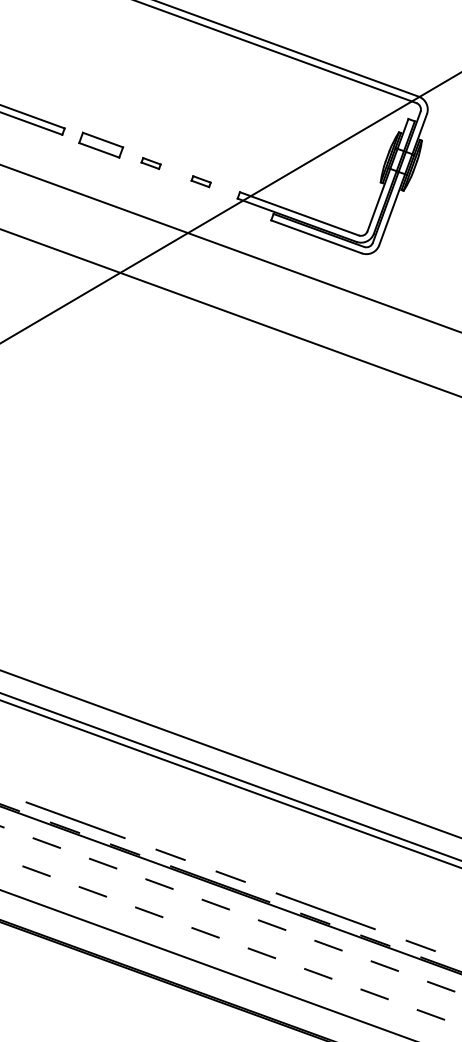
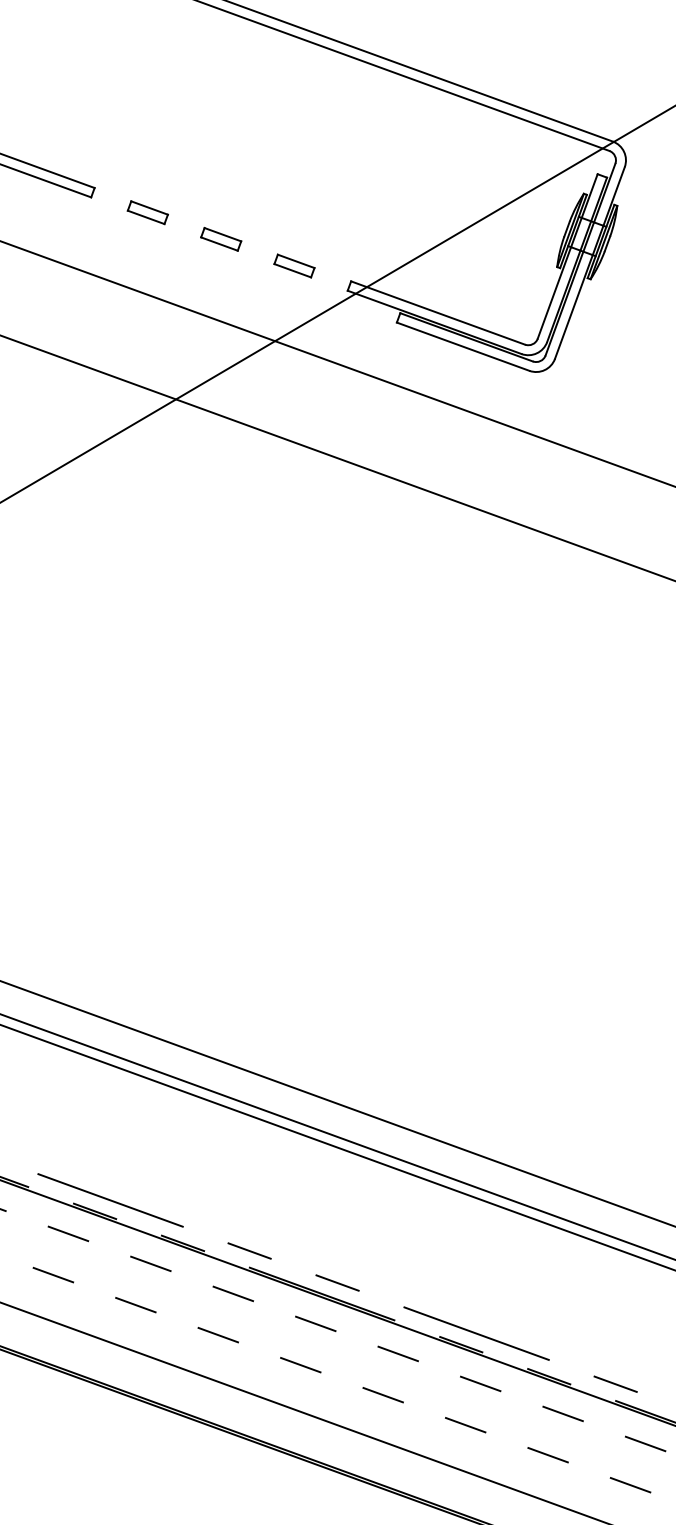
part: (100, 145) -> (147, 212), size x0.62
part: (150, 163) -> (220, 239), size x1.43
part: (200, 181) -> (293, 265), size x1.43

